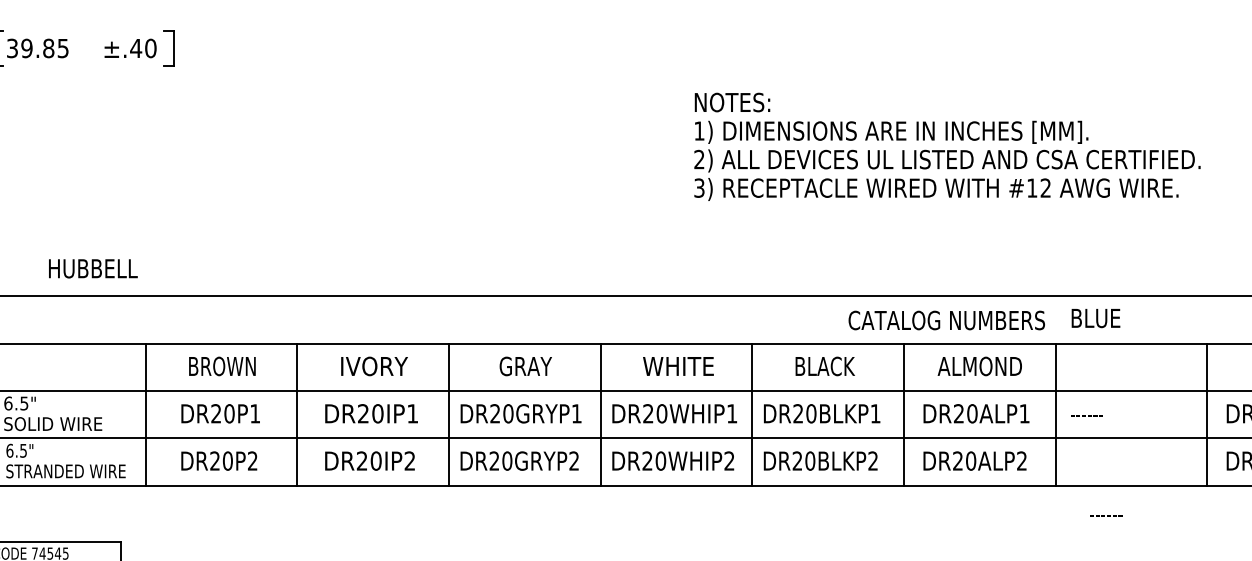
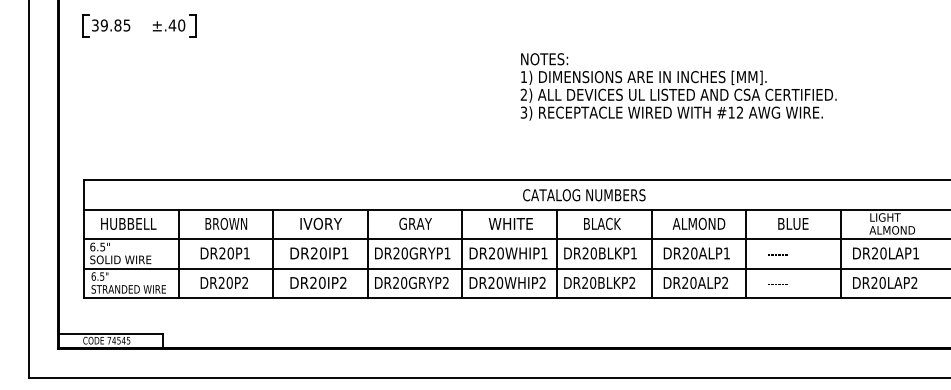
text: (92, 268) -> (128, 223), moved
text: (1096, 317) -> (793, 223), moved
text: (947, 320) -> (584, 195), moved
text: (1086, 415) -> (777, 254), moved
text: (1105, 516) -> (777, 284), moved

